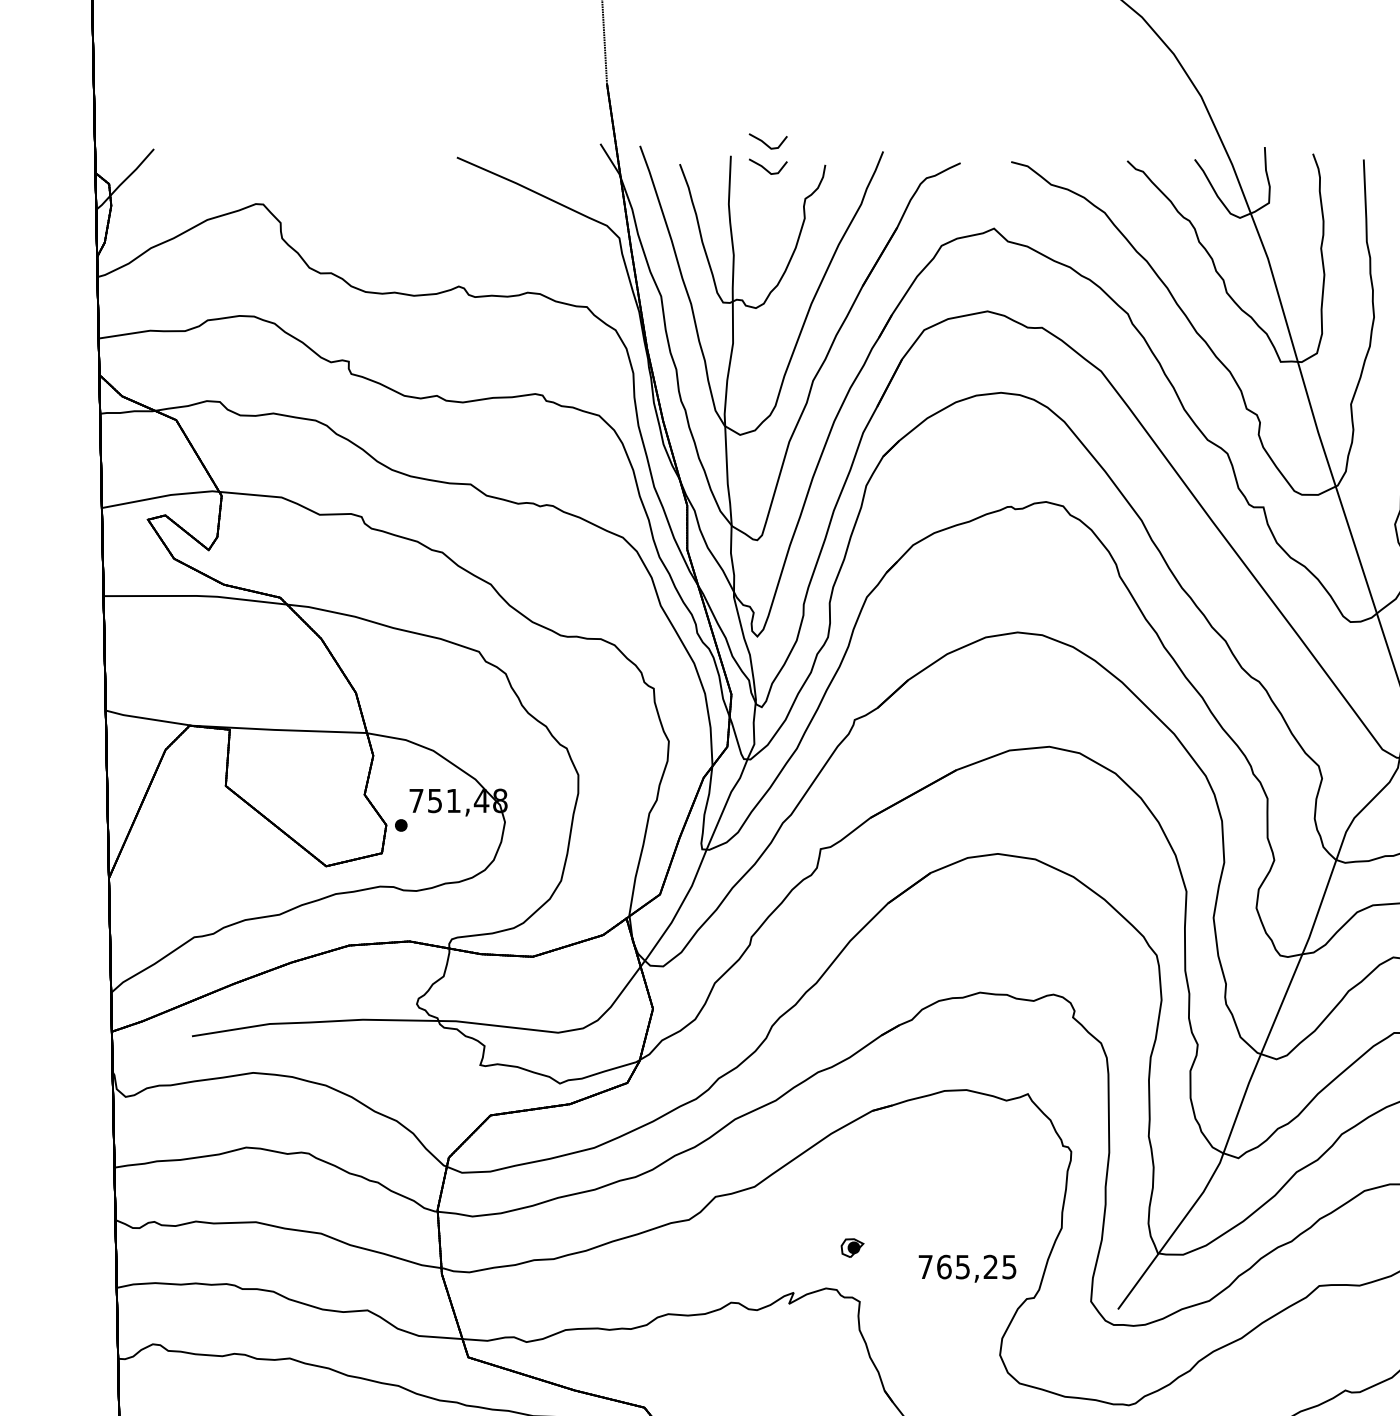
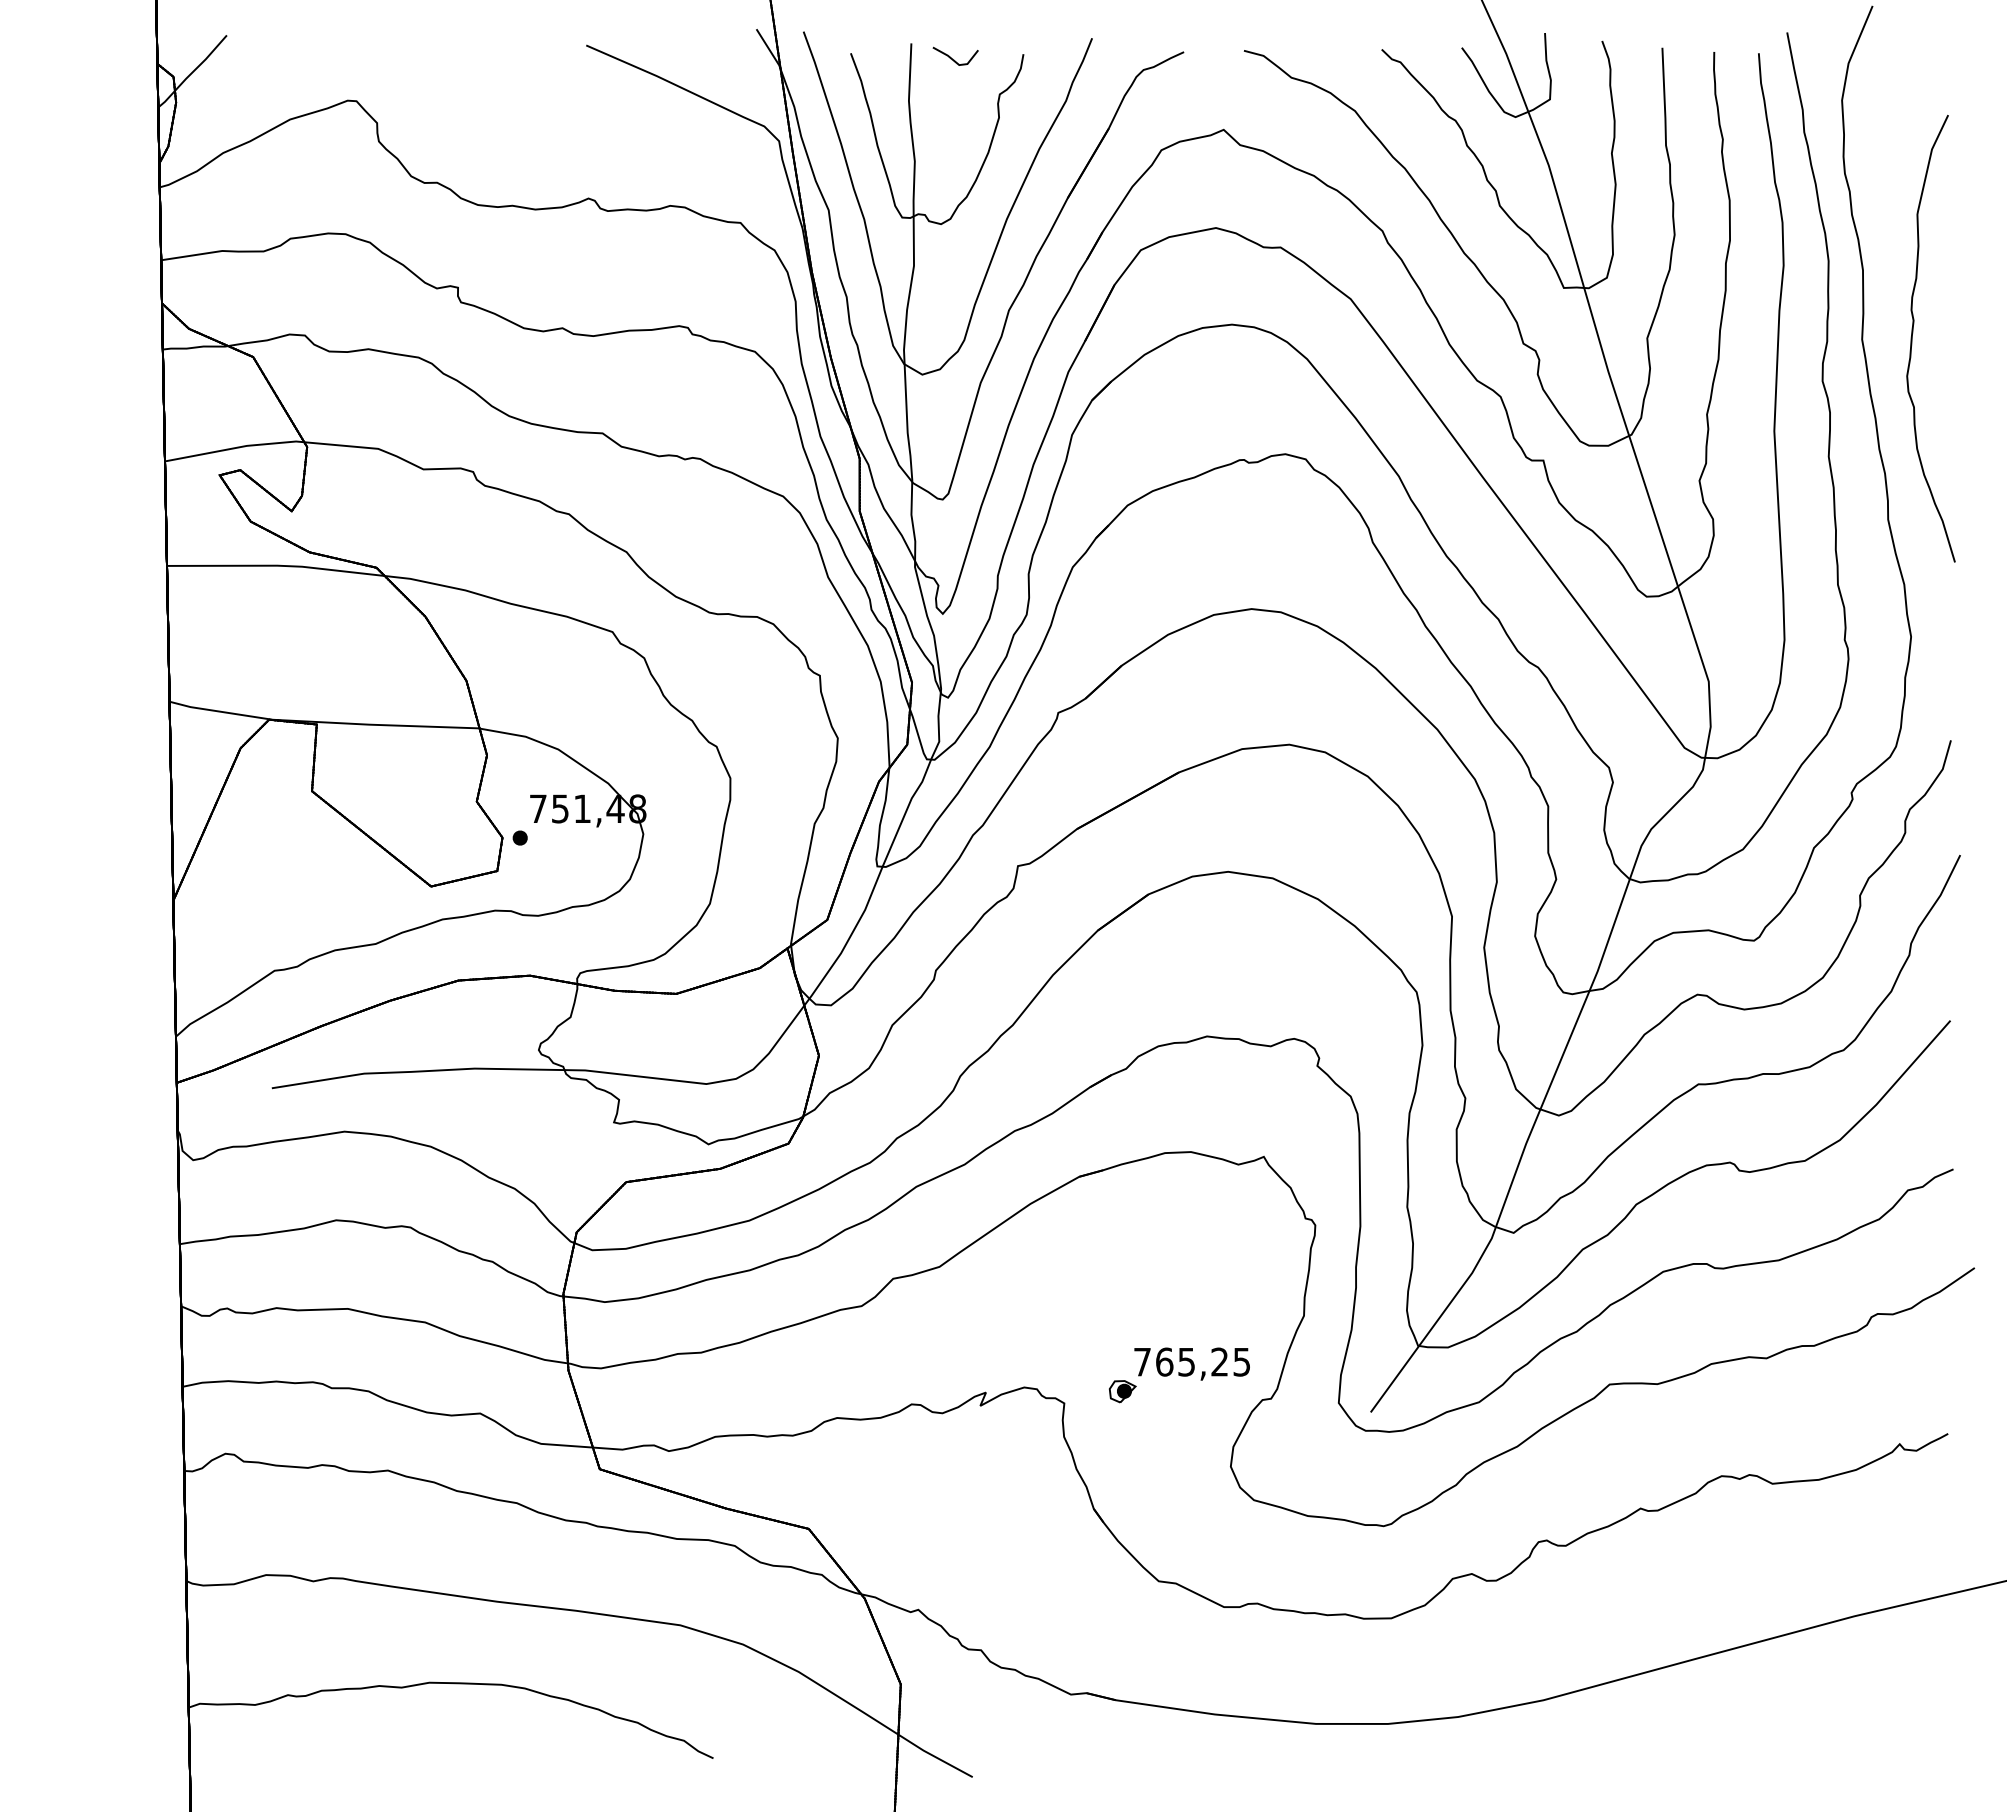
part: (768, 140) -> (955, 25), removed
part: (852, 1248) -> (1122, 1391), moved

